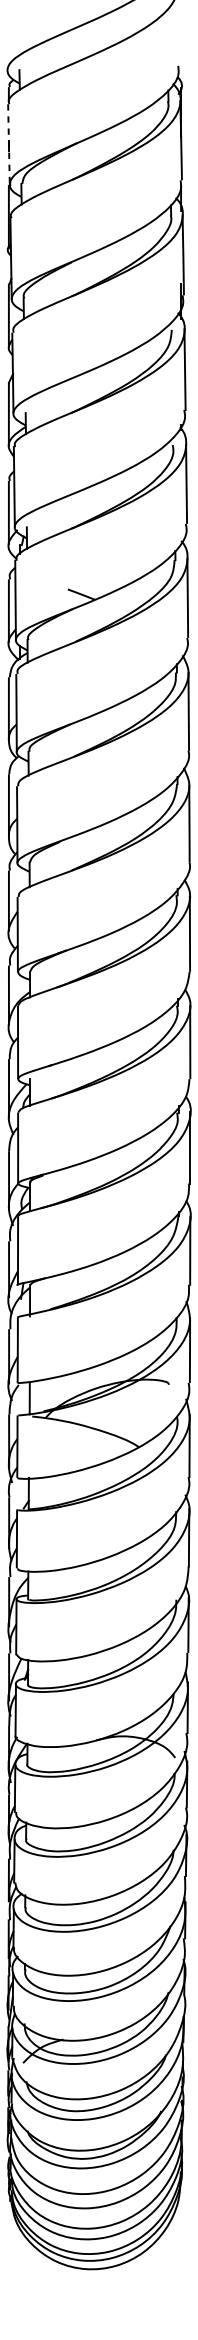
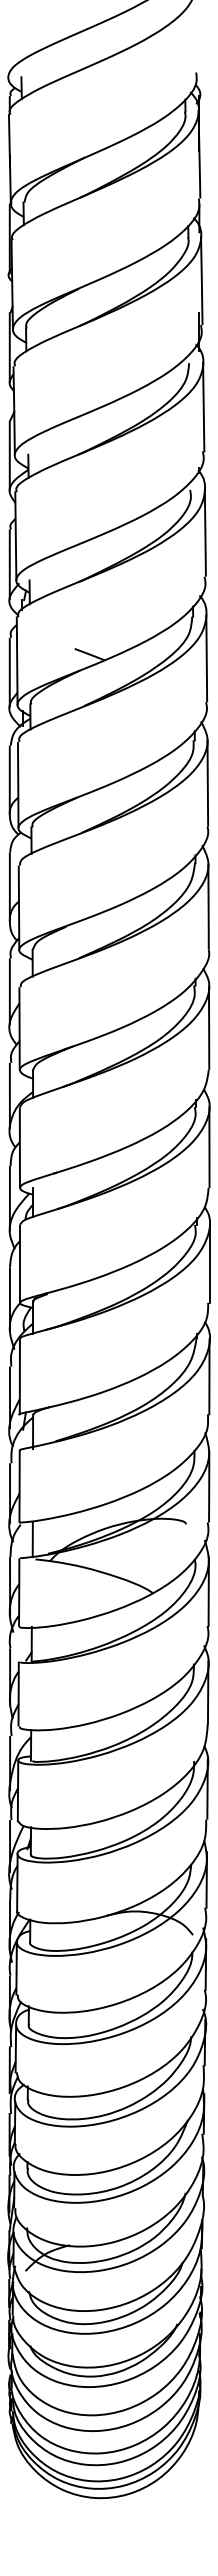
line: (8, 143) -> (9, 158), dashed -> solid

